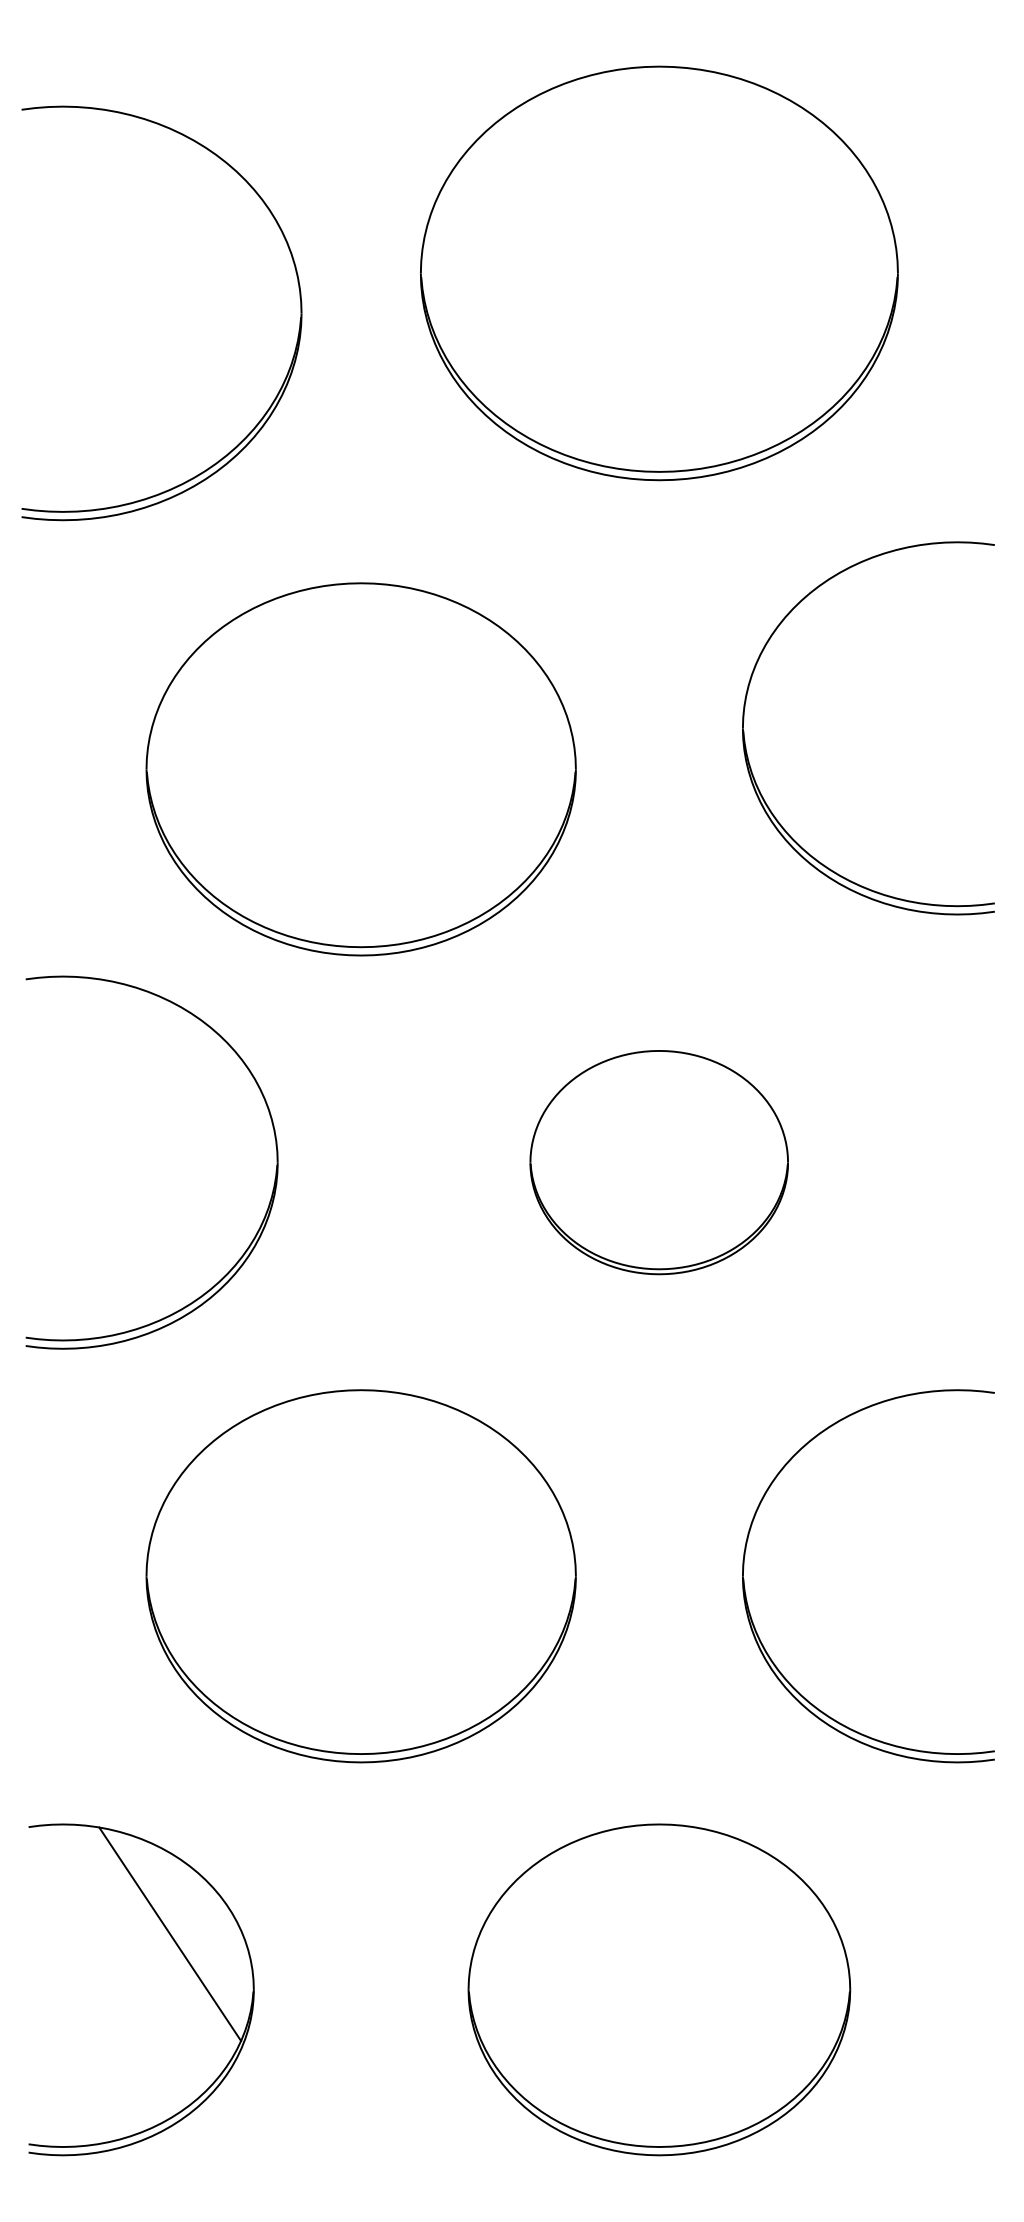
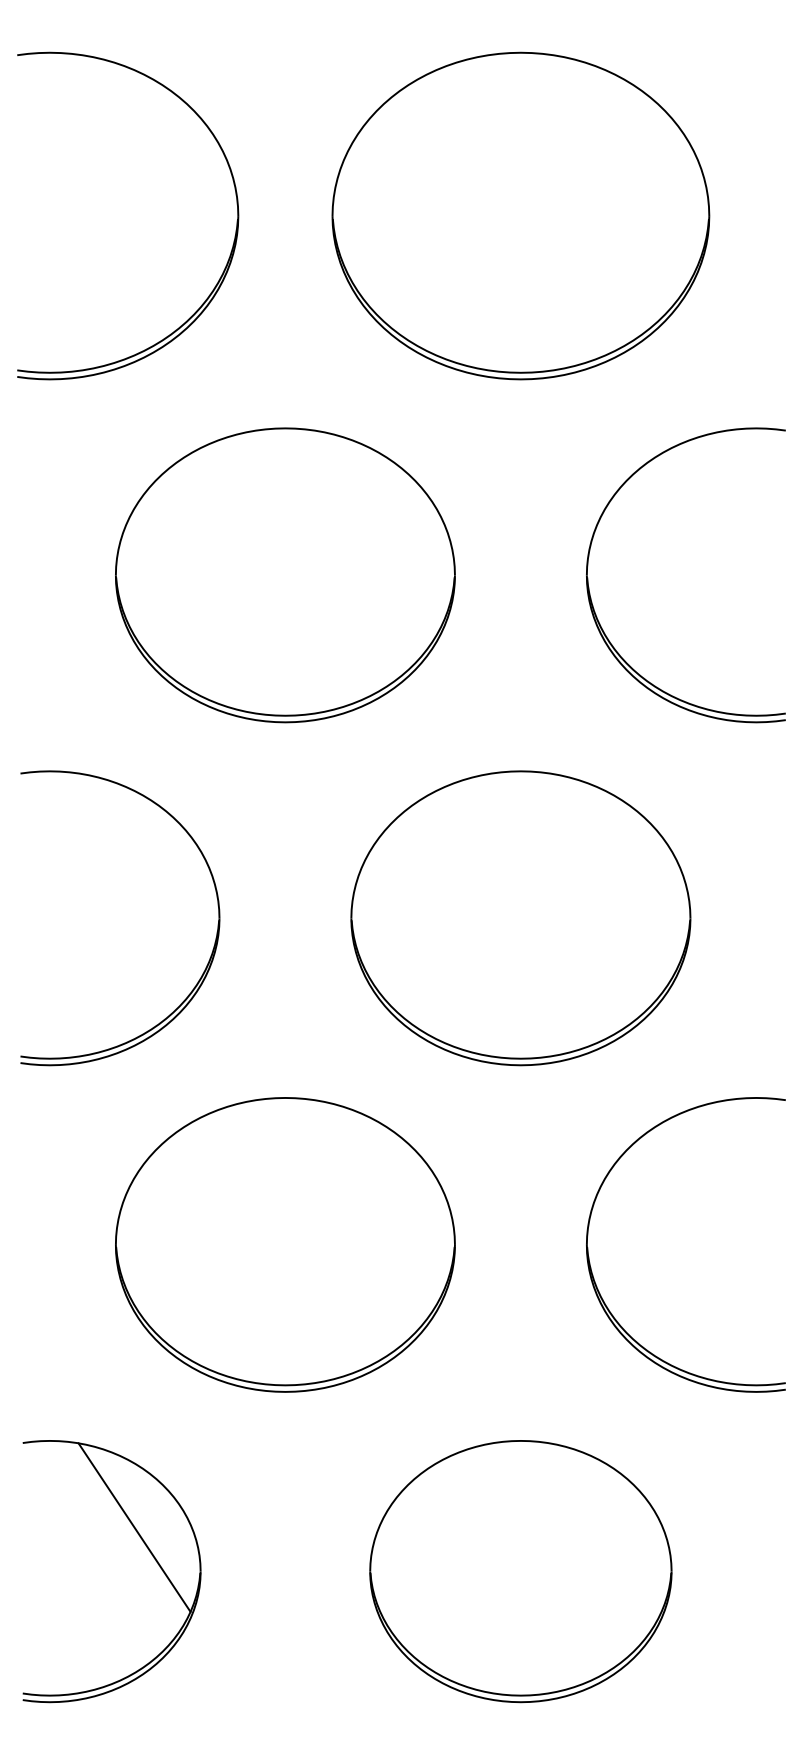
part: (296, 341) -> (234, 238), moved
part: (360, 769) -> (284, 575), moved
part: (658, 1162) -> (520, 918), size x1.67

